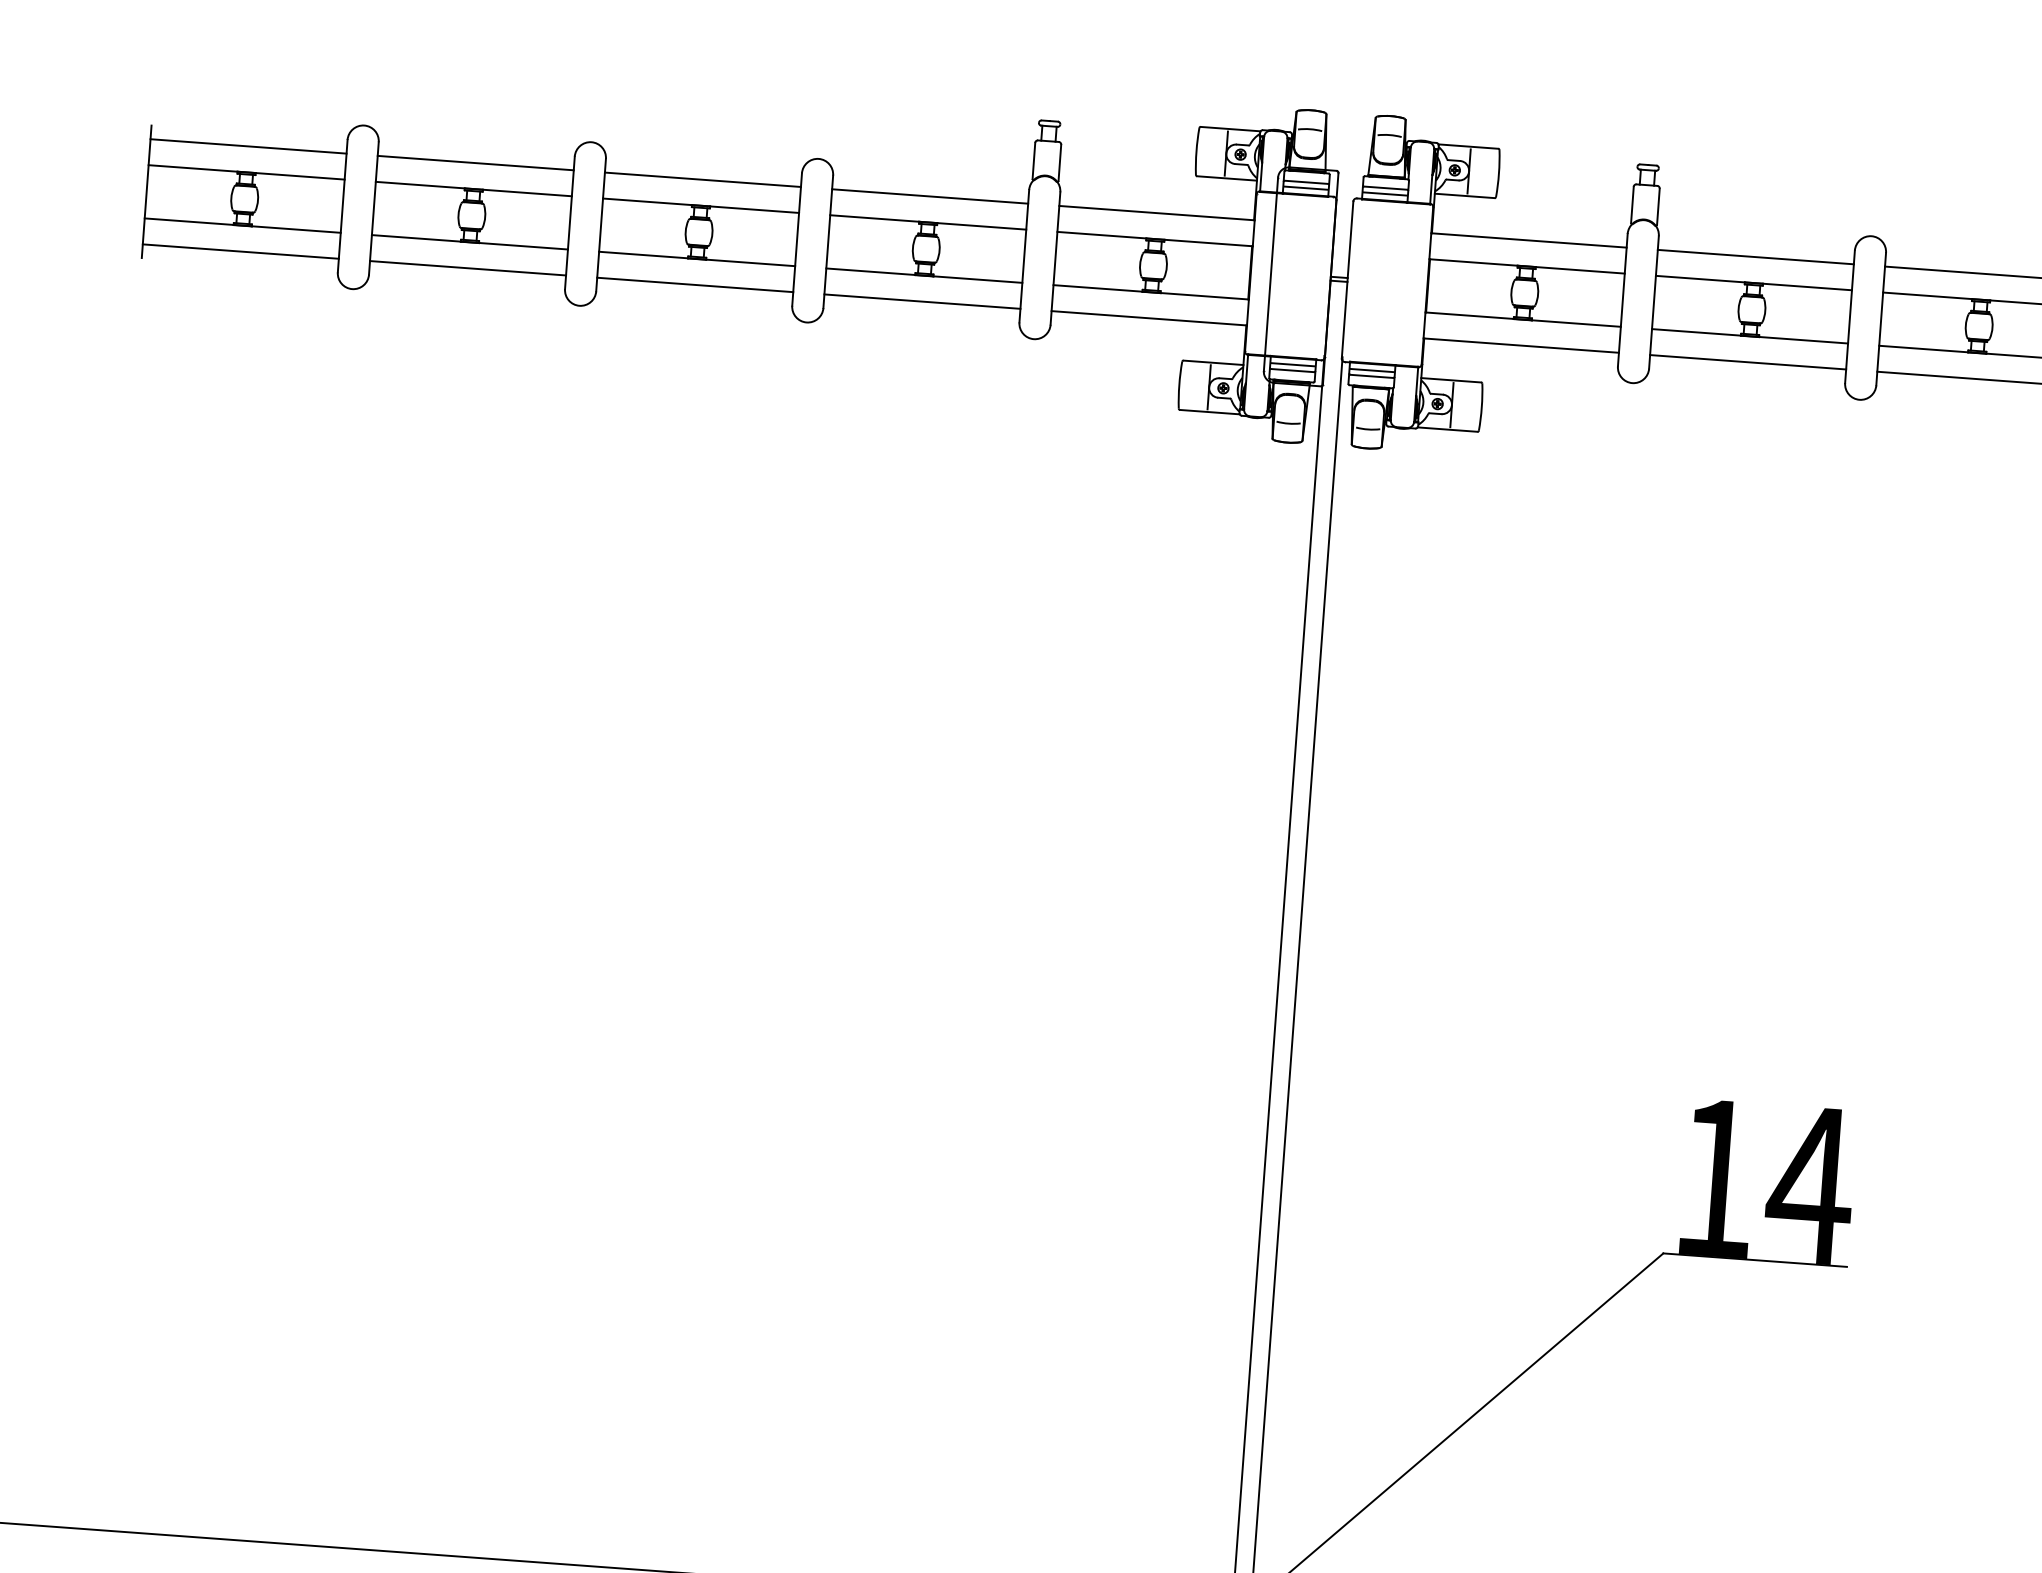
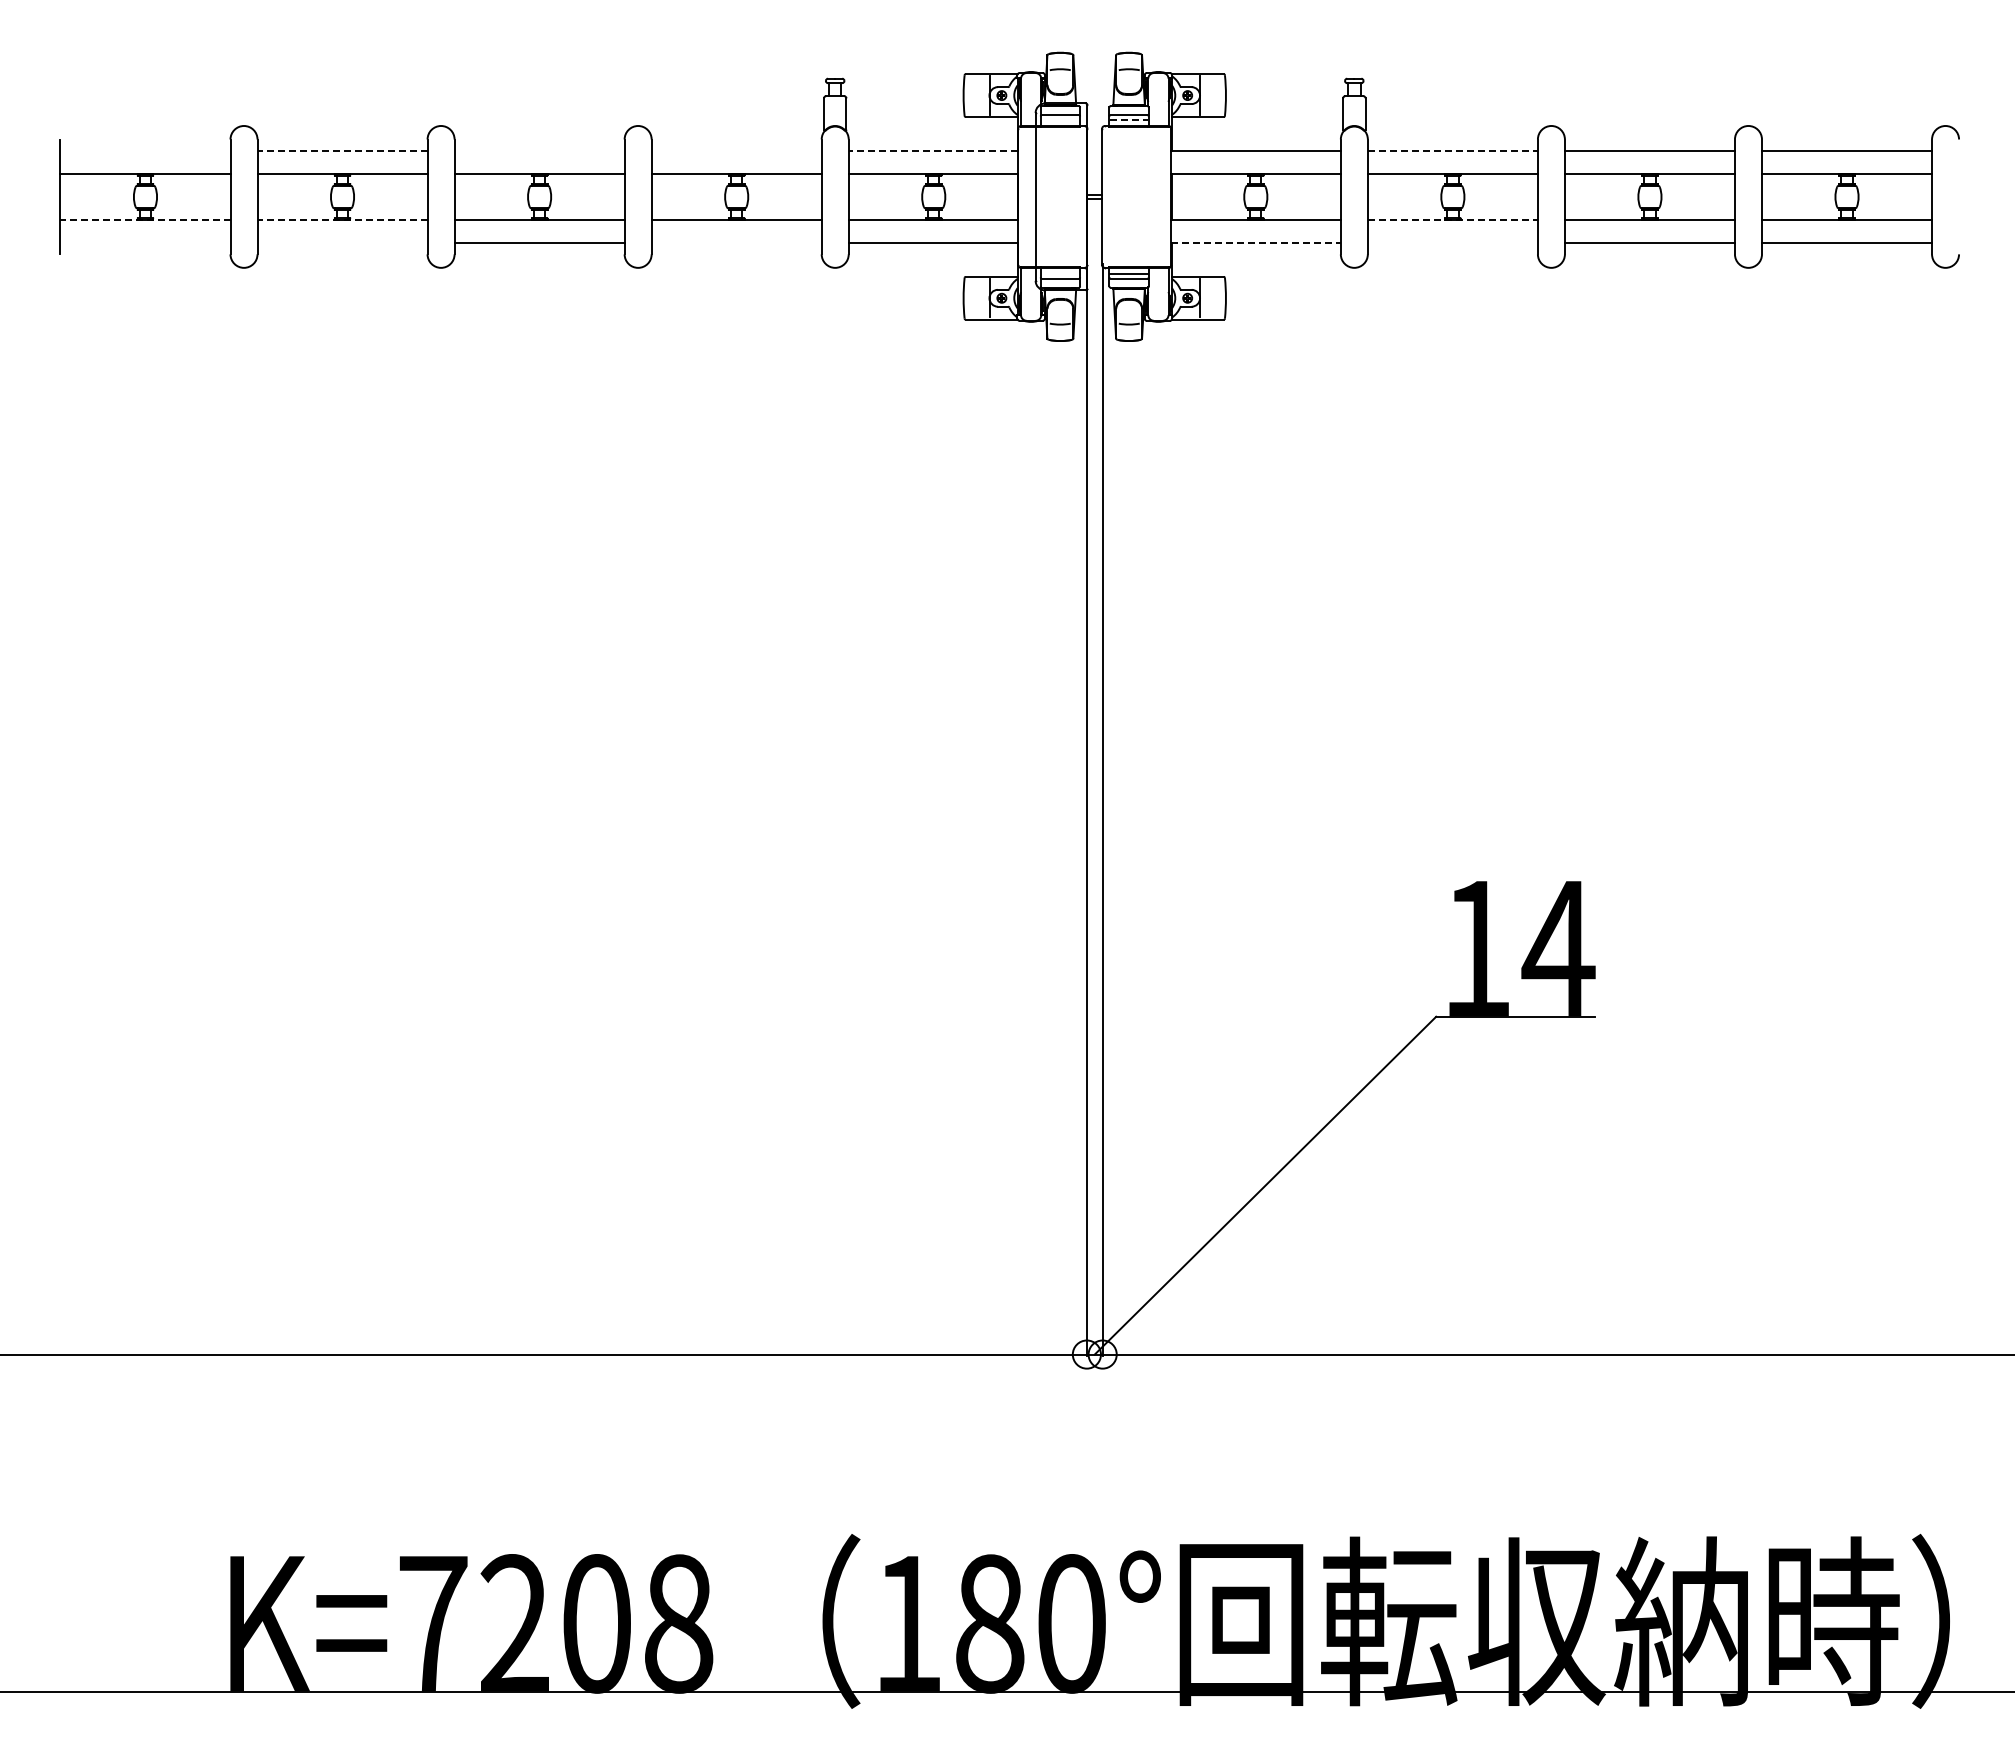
line: (248, 146) -> (145, 151), removed
line: (475, 163) -> (342, 151), solid -> dashed
line: (702, 179) -> (539, 151), removed
line: (1306, 188) -> (1060, 120), removed
line: (1385, 194) -> (1129, 120), solid -> dashed
line: (929, 196) -> (736, 151), removed
line: (1157, 213) -> (933, 151), solid -> dashed
line: (241, 226) -> (144, 220), solid -> dashed
line: (469, 242) -> (342, 220), solid -> dashed
line: (240, 251) -> (145, 242), removed
line: (1756, 257) -> (1453, 151), solid -> dashed
line: (467, 268) -> (342, 242), removed
line: (922, 301) -> (736, 242), removed
line: (1750, 336) -> (1453, 220), solid -> dashed
line: (1521, 345) -> (1256, 242), solid -> dashed
line: (1747, 362) -> (1452, 242), removed
line: (1293, 364) -> (1060, 273), removed

